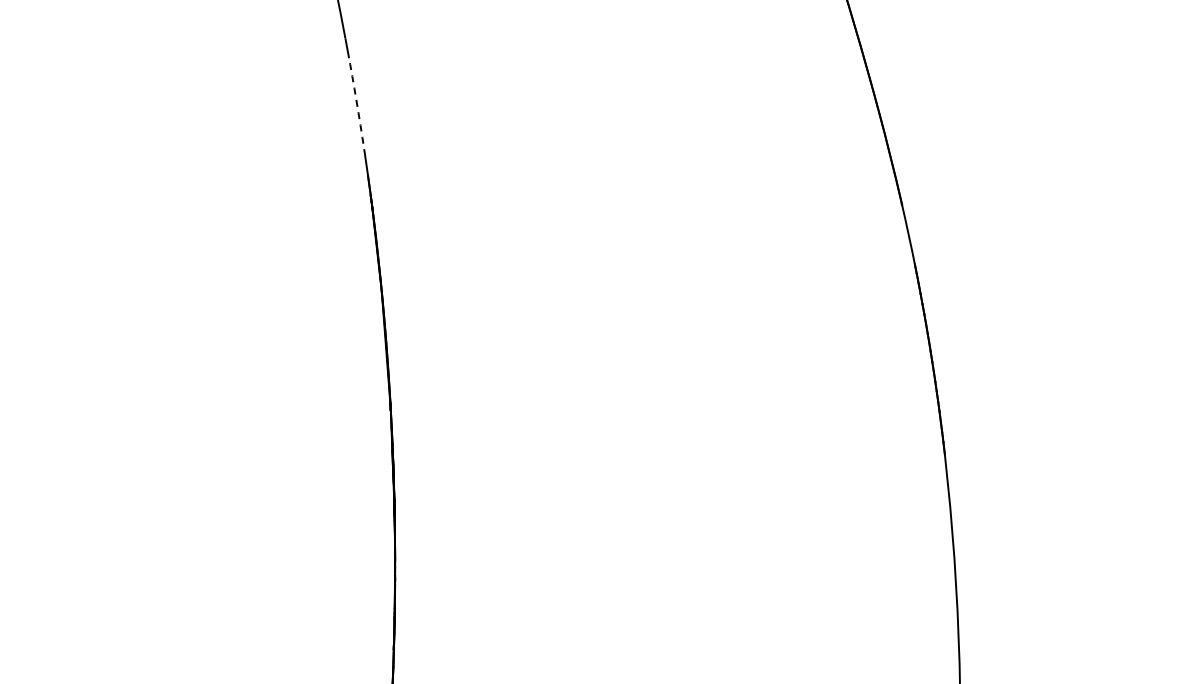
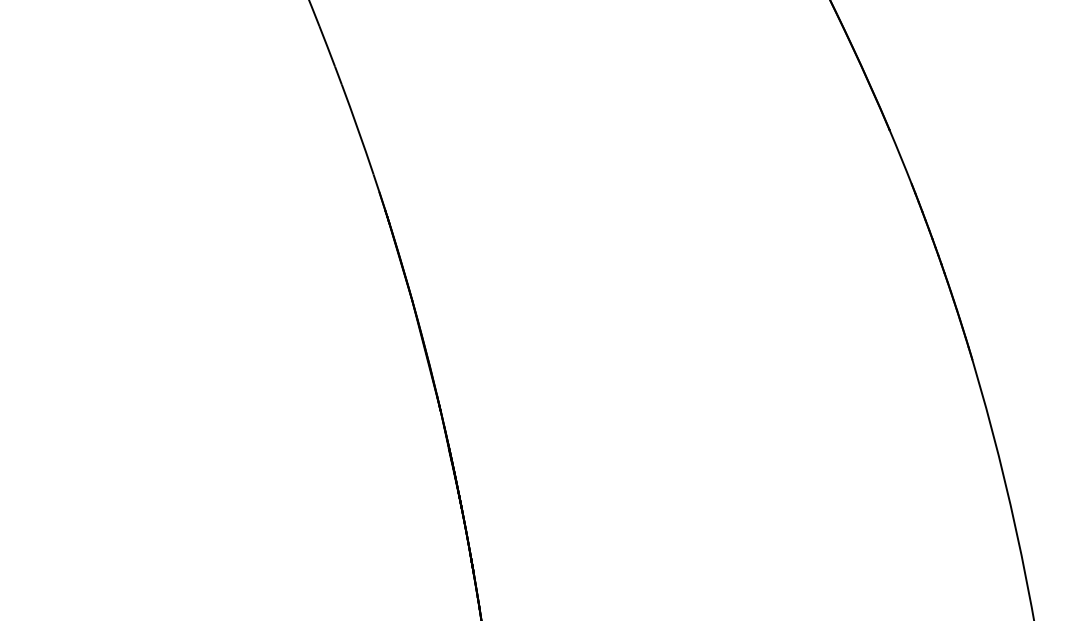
arc: (357, 107) -> (358, 129), dashed -> solid

